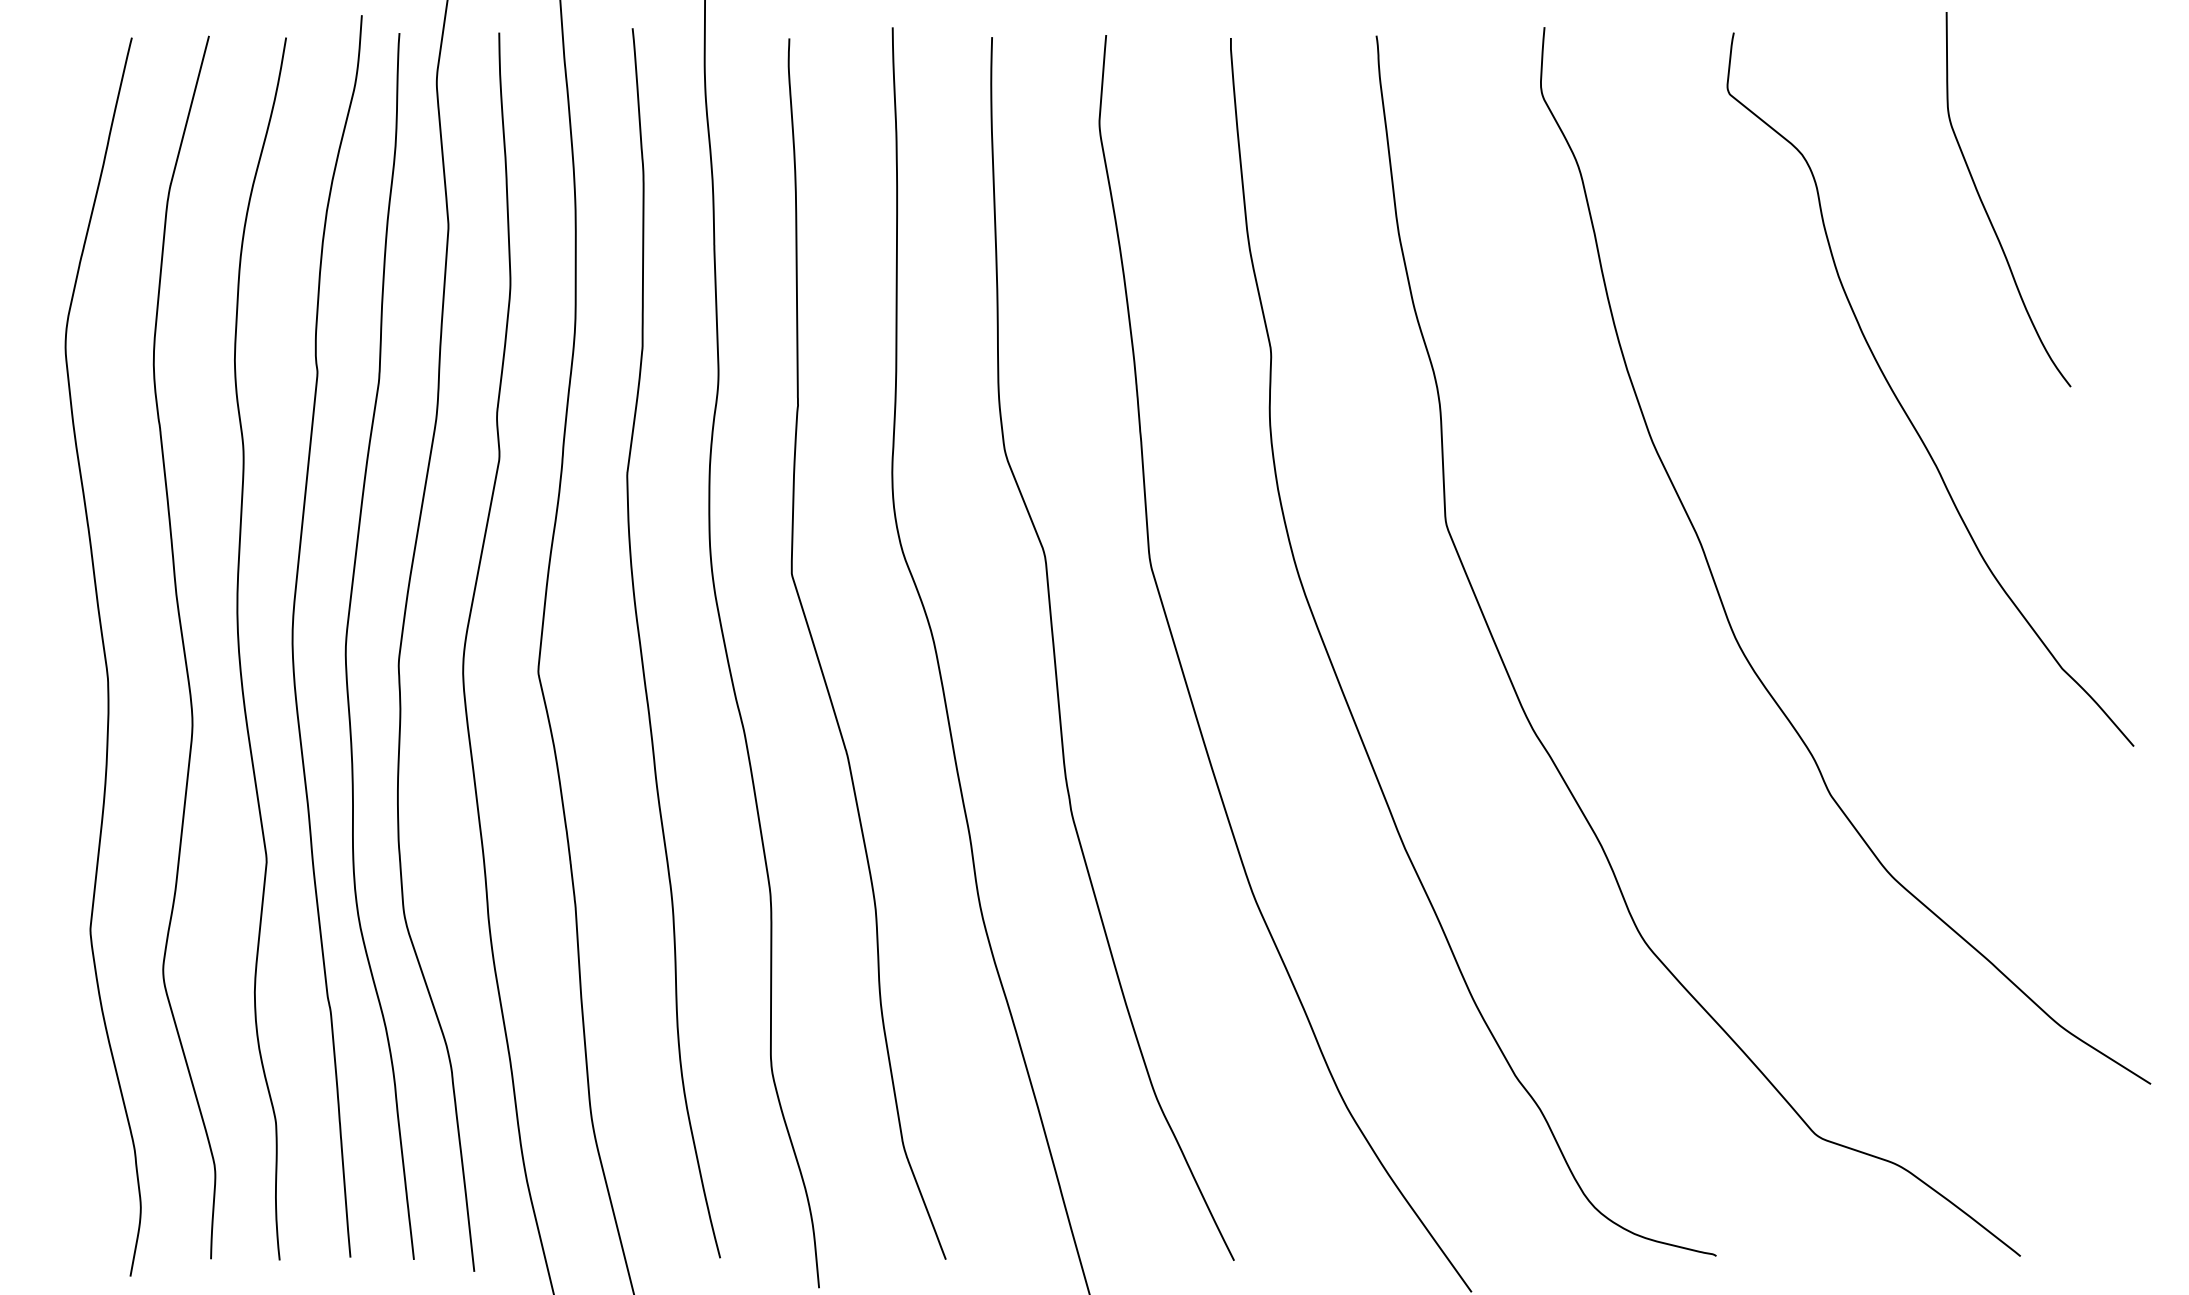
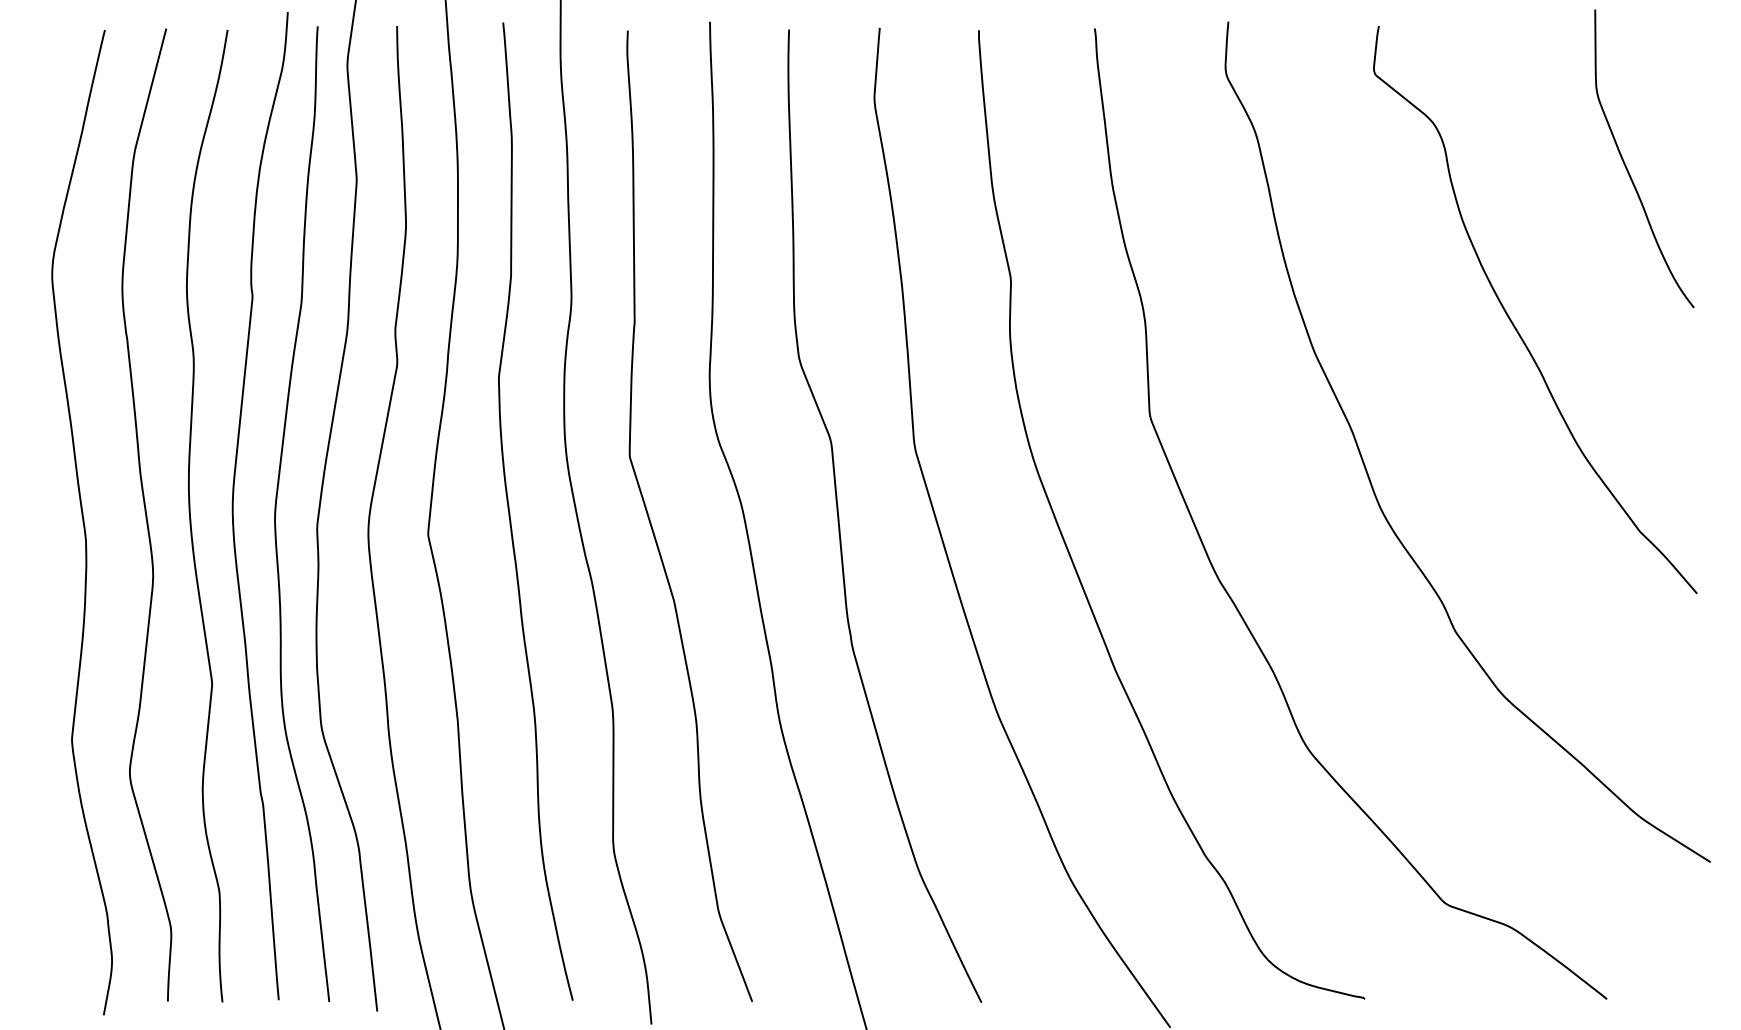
curve: (1987, 210) -> (1627, 167), moved

